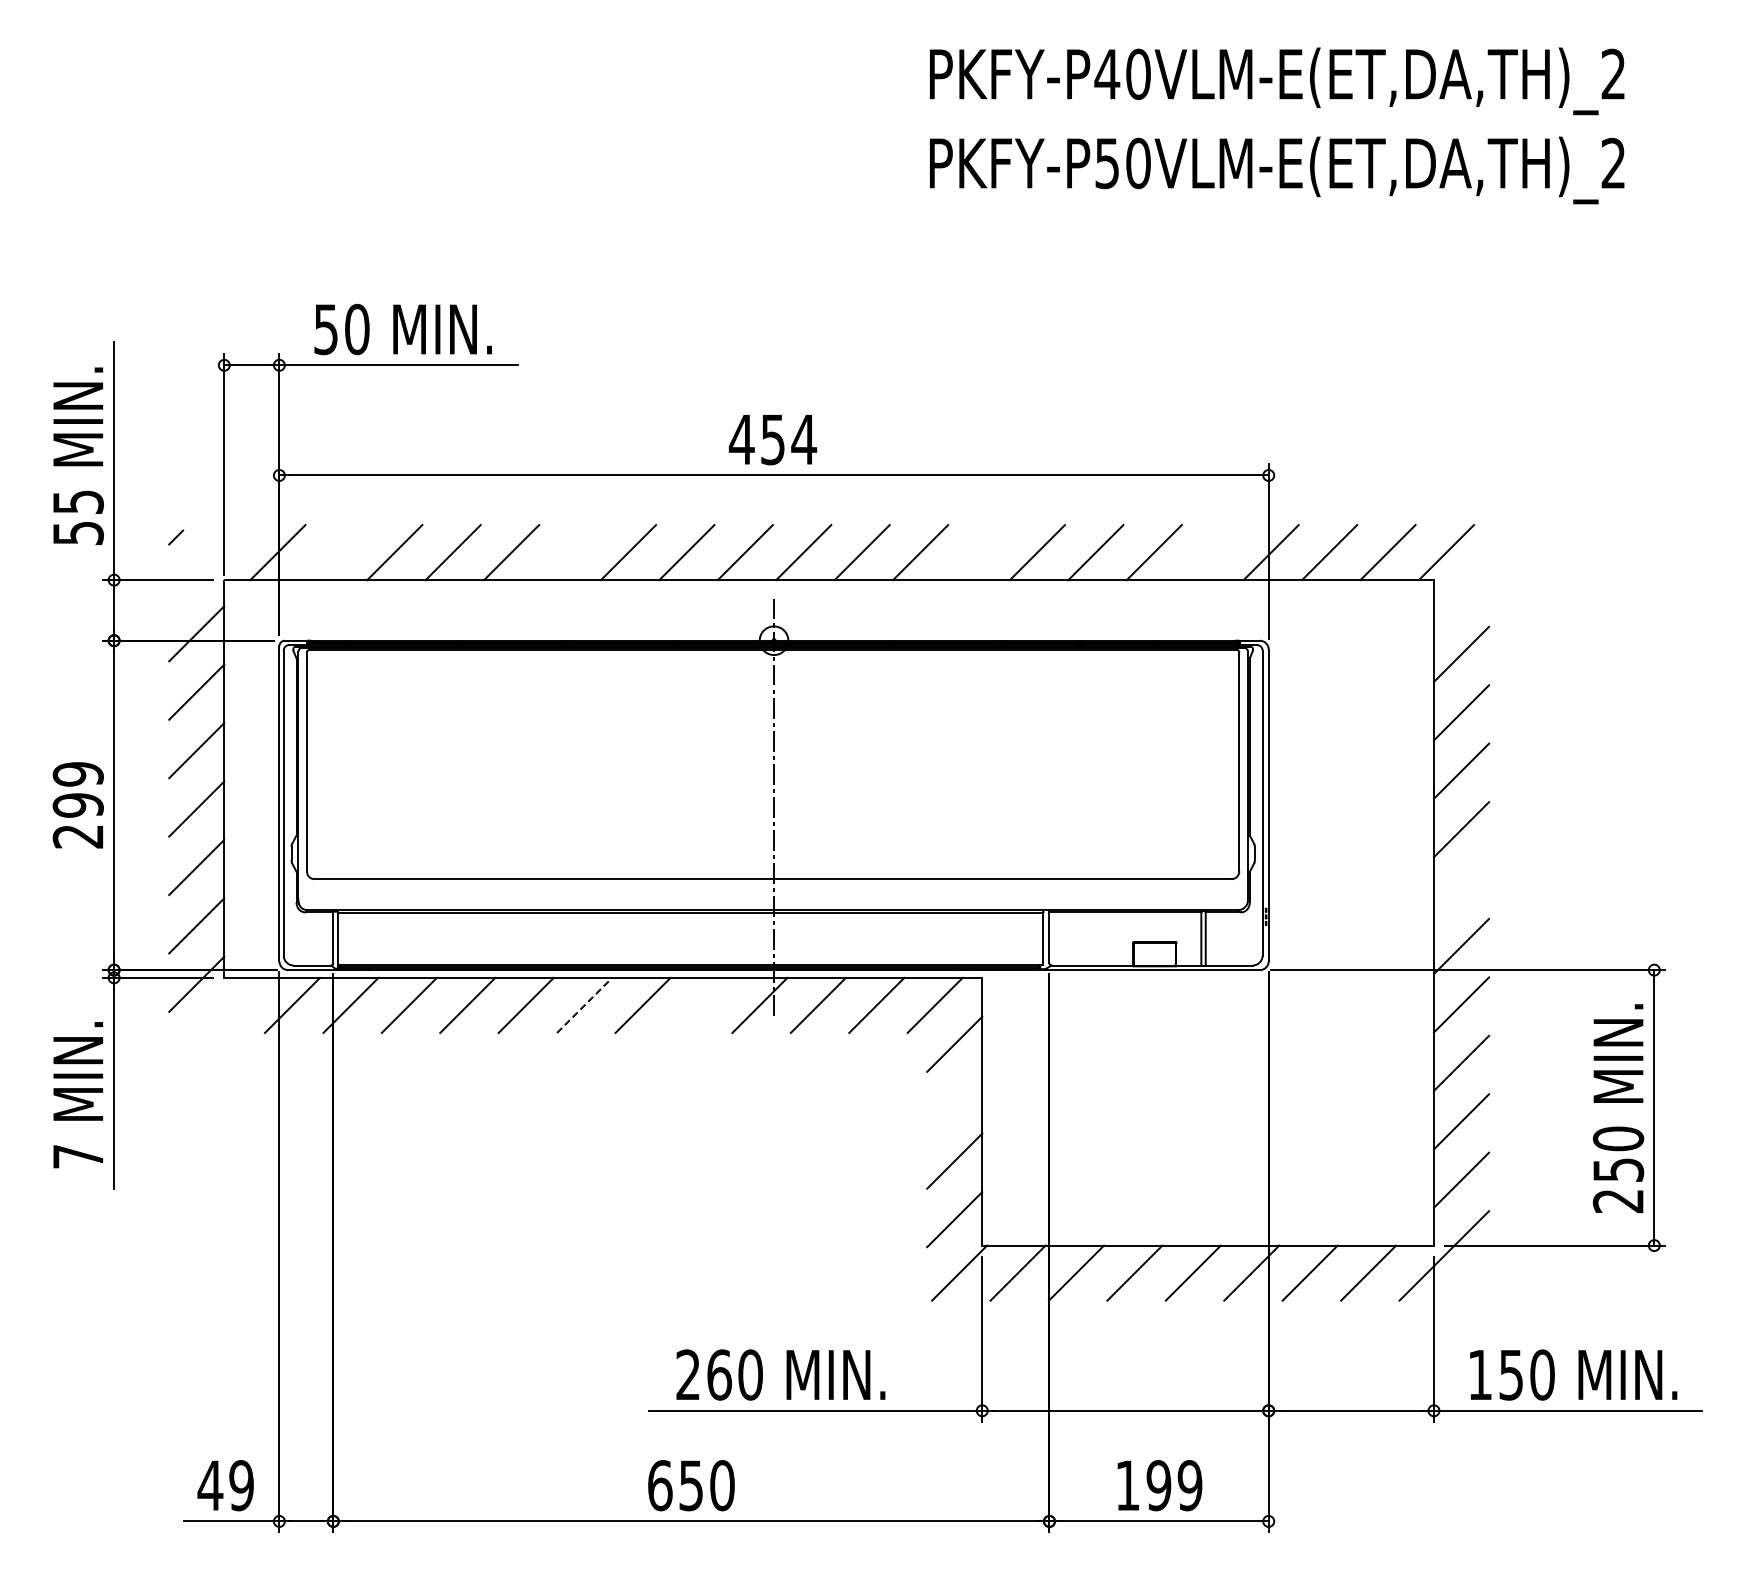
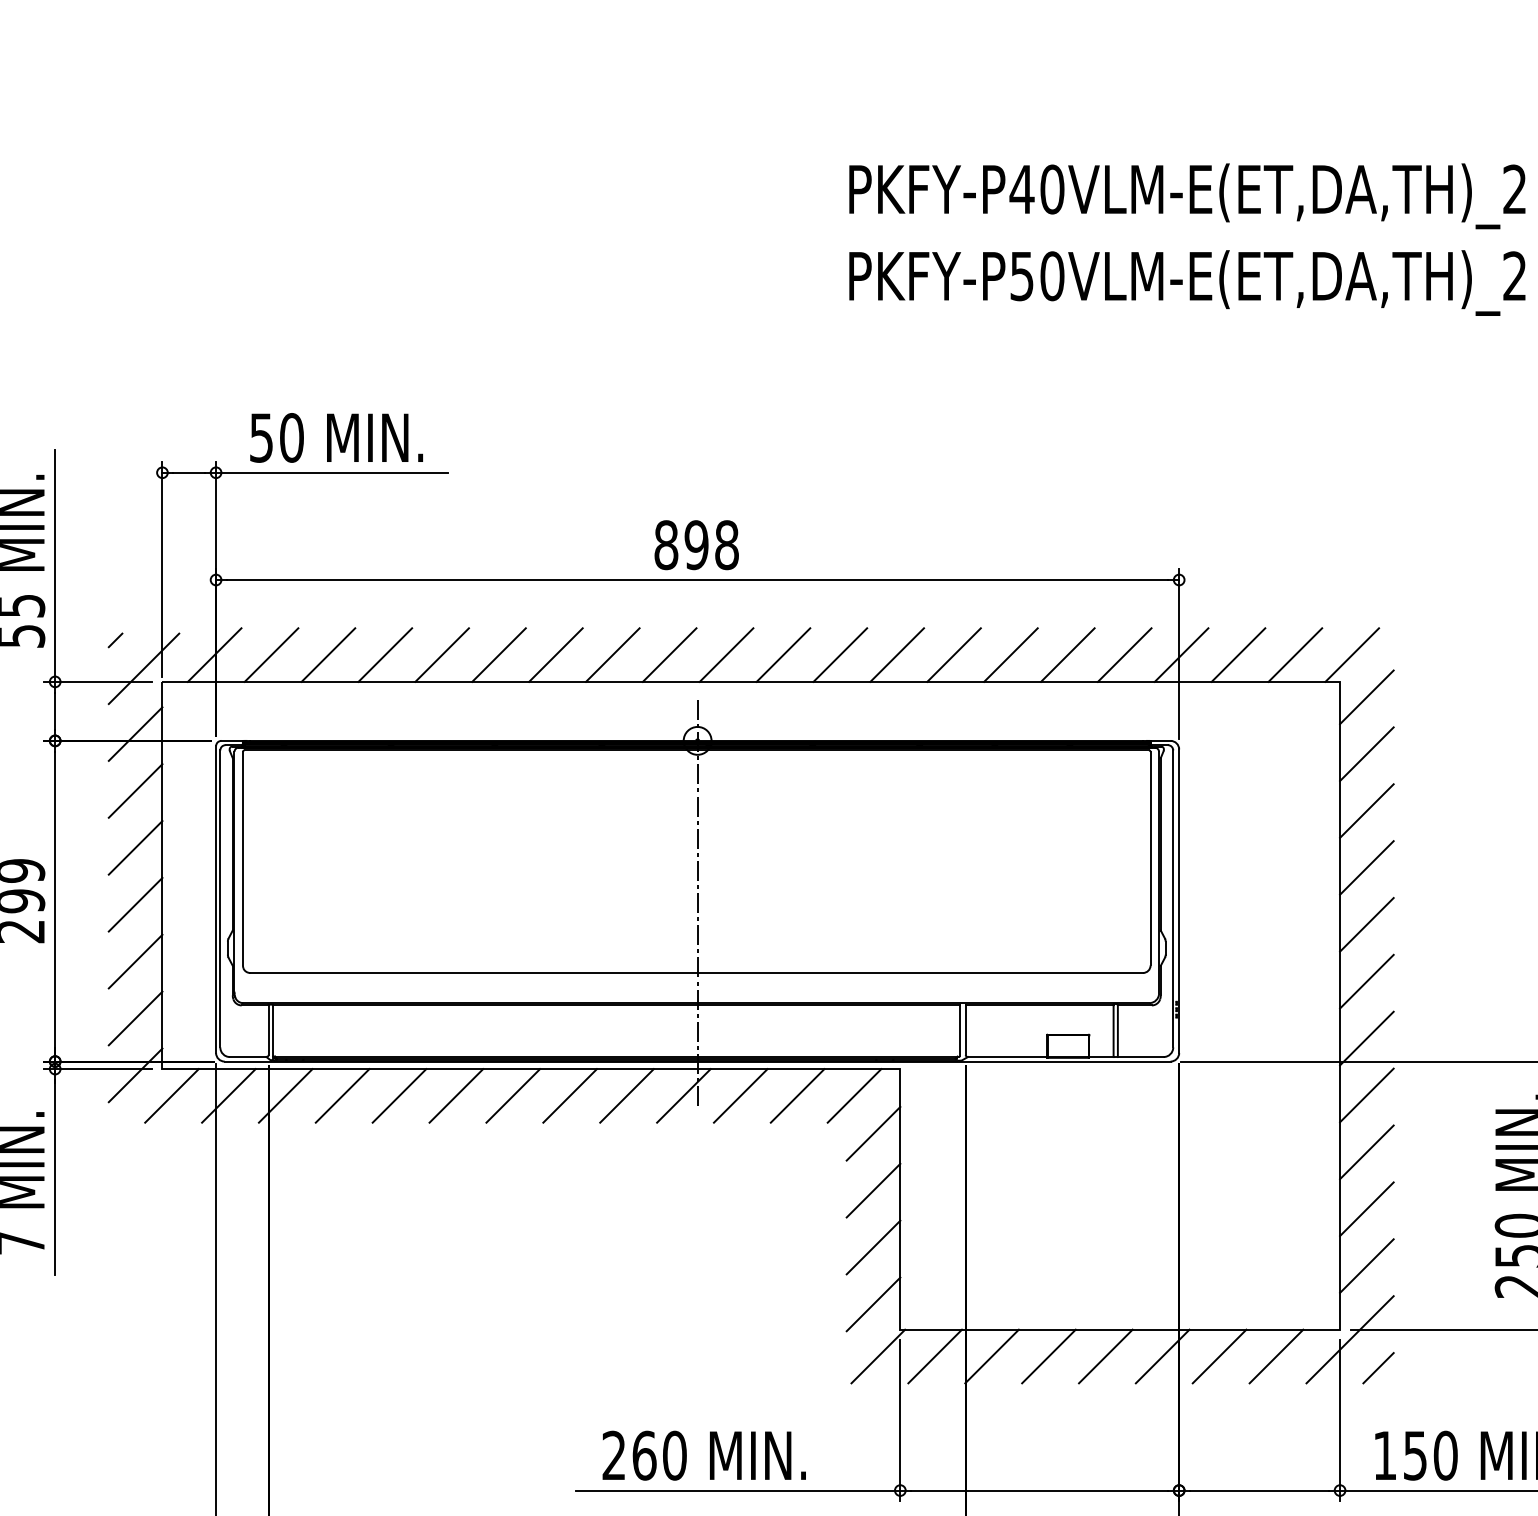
text: (772, 439) -> (696, 544), 454 -> 898
line: (335, 552) -> (270, 654), added
line: (569, 552) -> (498, 654), added
line: (978, 552) -> (896, 654), added
line: (1212, 552) -> (1124, 654), added
line: (205, 566) -> (144, 668), added
line: (1461, 595) -> (1366, 696), added
line: (1461, 887) -> (1366, 981), added
line: (233, 1004) -> (171, 1095), added
line: (701, 1004) -> (627, 1095), added
line: (584, 1005) -> (513, 1095), dashed -> solid
line: (954, 1102) -> (873, 1190), added
line: (1473, 1284) -> (1378, 1367), added

